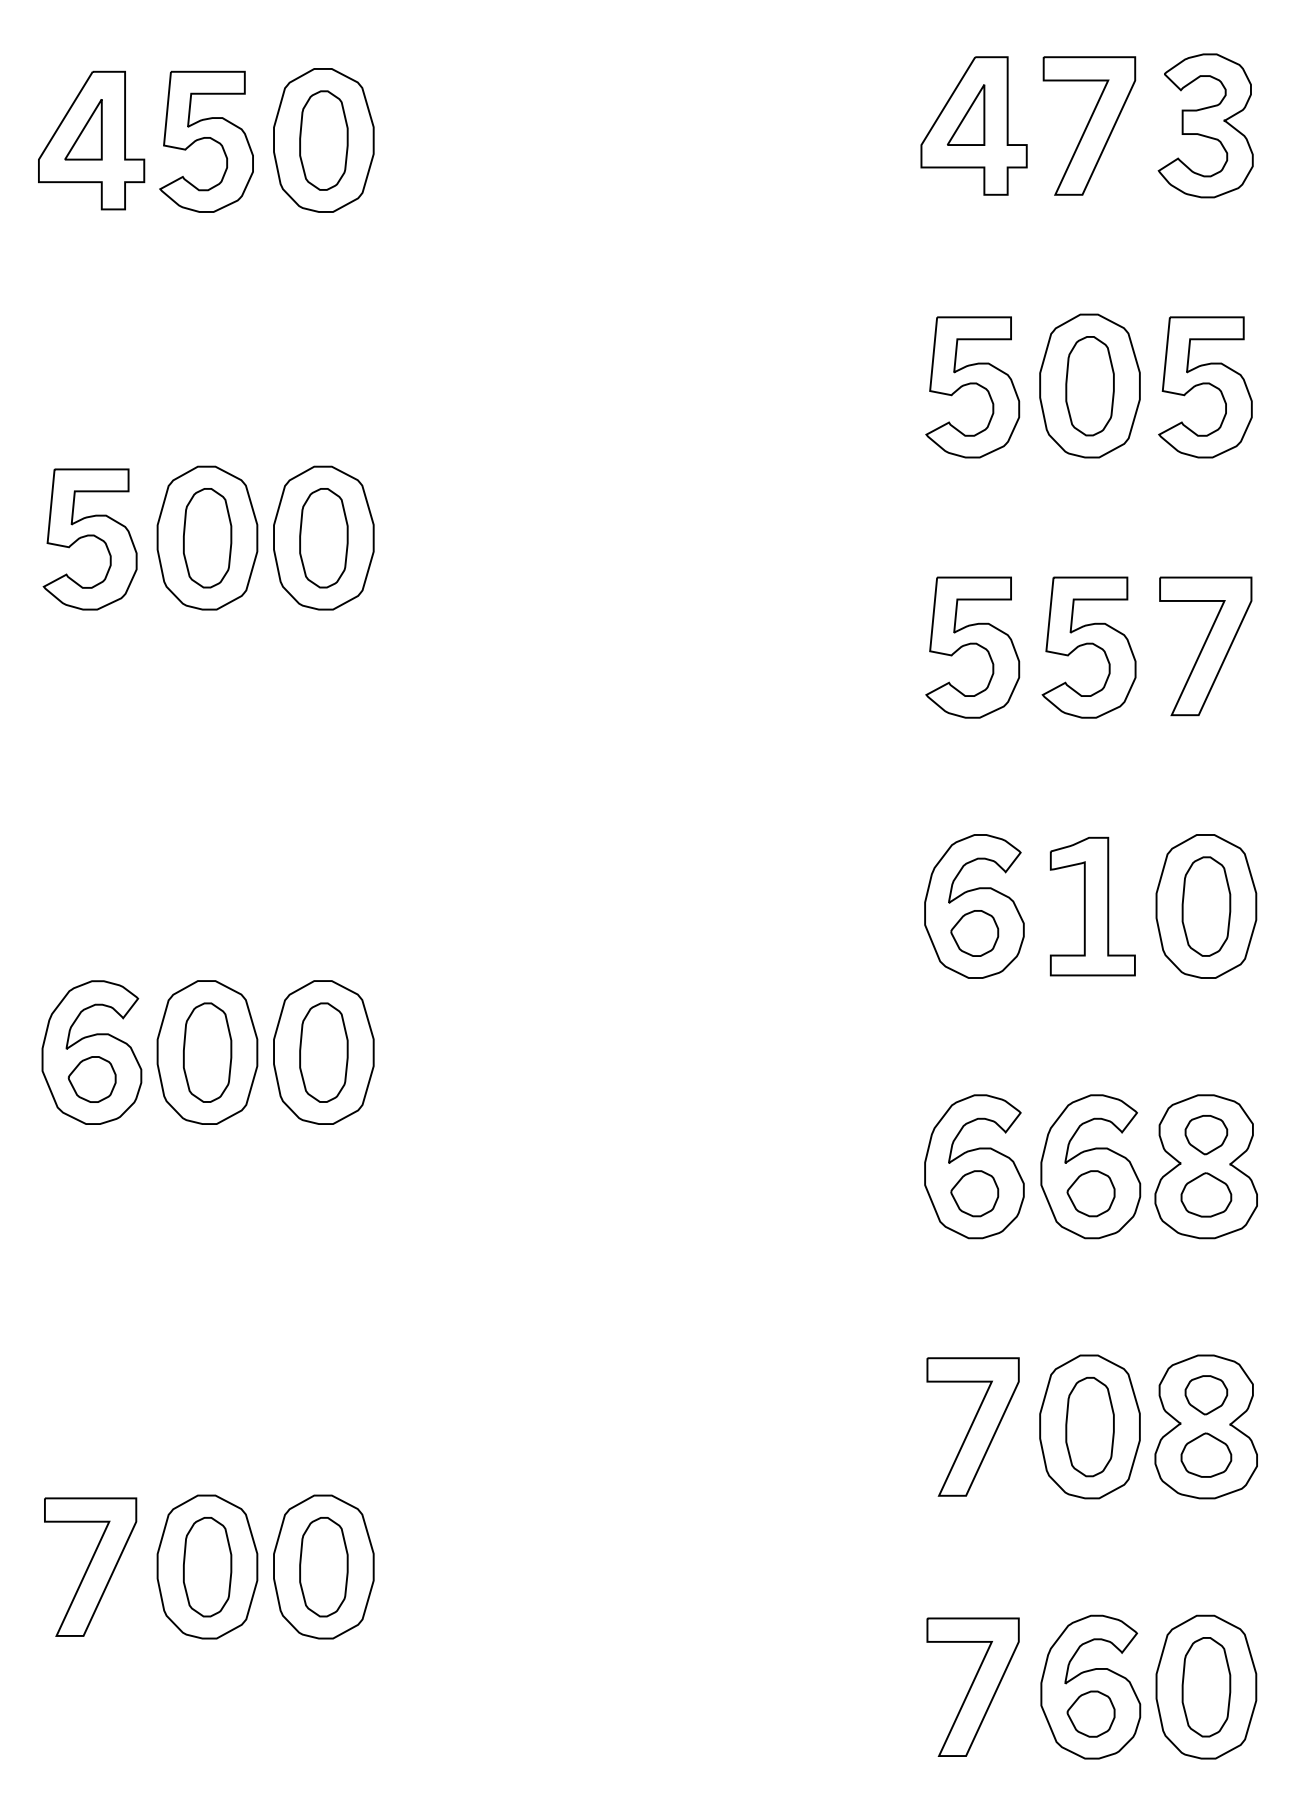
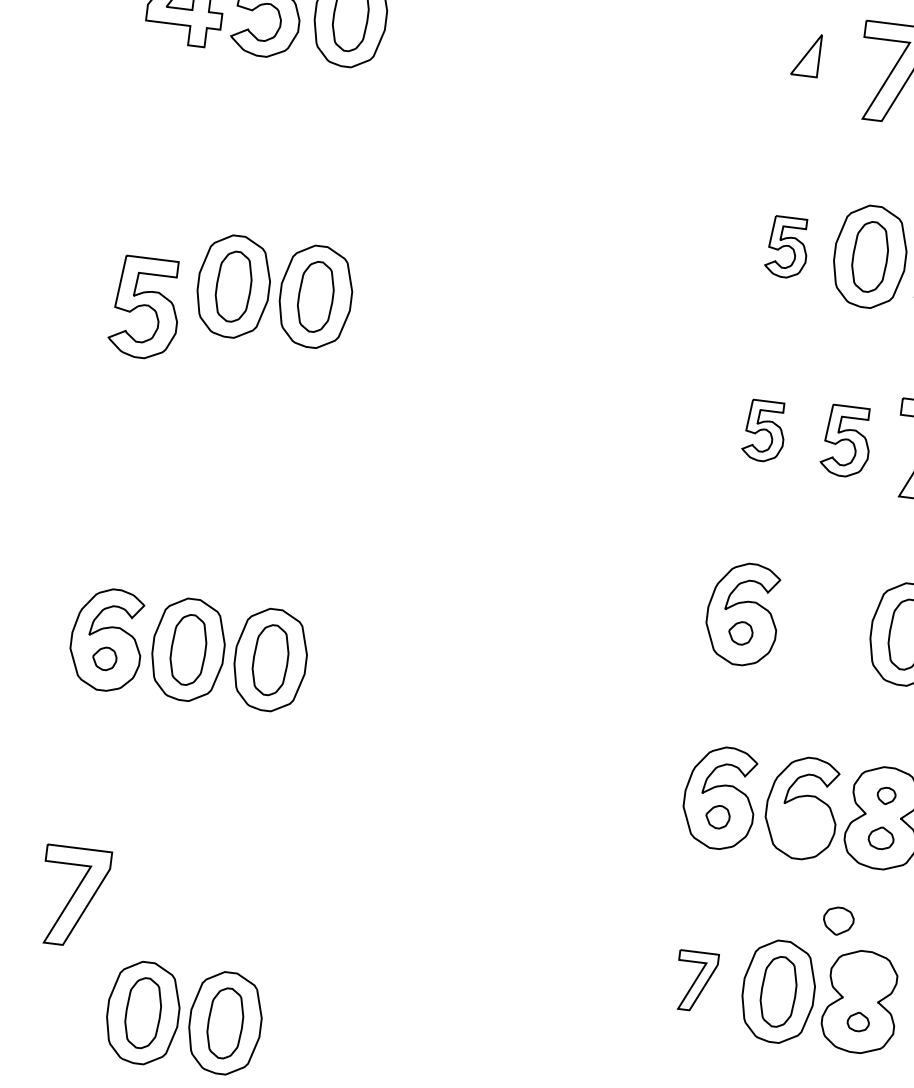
part: (973, 125) -> (810, 62), removed
part: (972, 387) -> (787, 247), size x0.6
part: (89, 539) -> (145, 308), moved
part: (972, 647) -> (764, 431), size x0.6
part: (1088, 647) -> (846, 441), size x0.7
part: (1092, 906) -> (826, 624), removed
part: (974, 933) -> (740, 633), size x0.7
part: (91, 1079) -> (104, 658), size x0.7
part: (1206, 1135) -> (886, 796), size x0.6
part: (974, 1193) -> (717, 816), size x0.7
part: (1090, 1193) -> (799, 827), removed
part: (1206, 1194) -> (881, 837), size x0.7
part: (1206, 1395) -> (838, 921), moved
part: (972, 1426) -> (695, 981), size x0.6
part: (1206, 1454) -> (858, 1021), size x0.6
part: (90, 1566) -> (73, 896), moved

